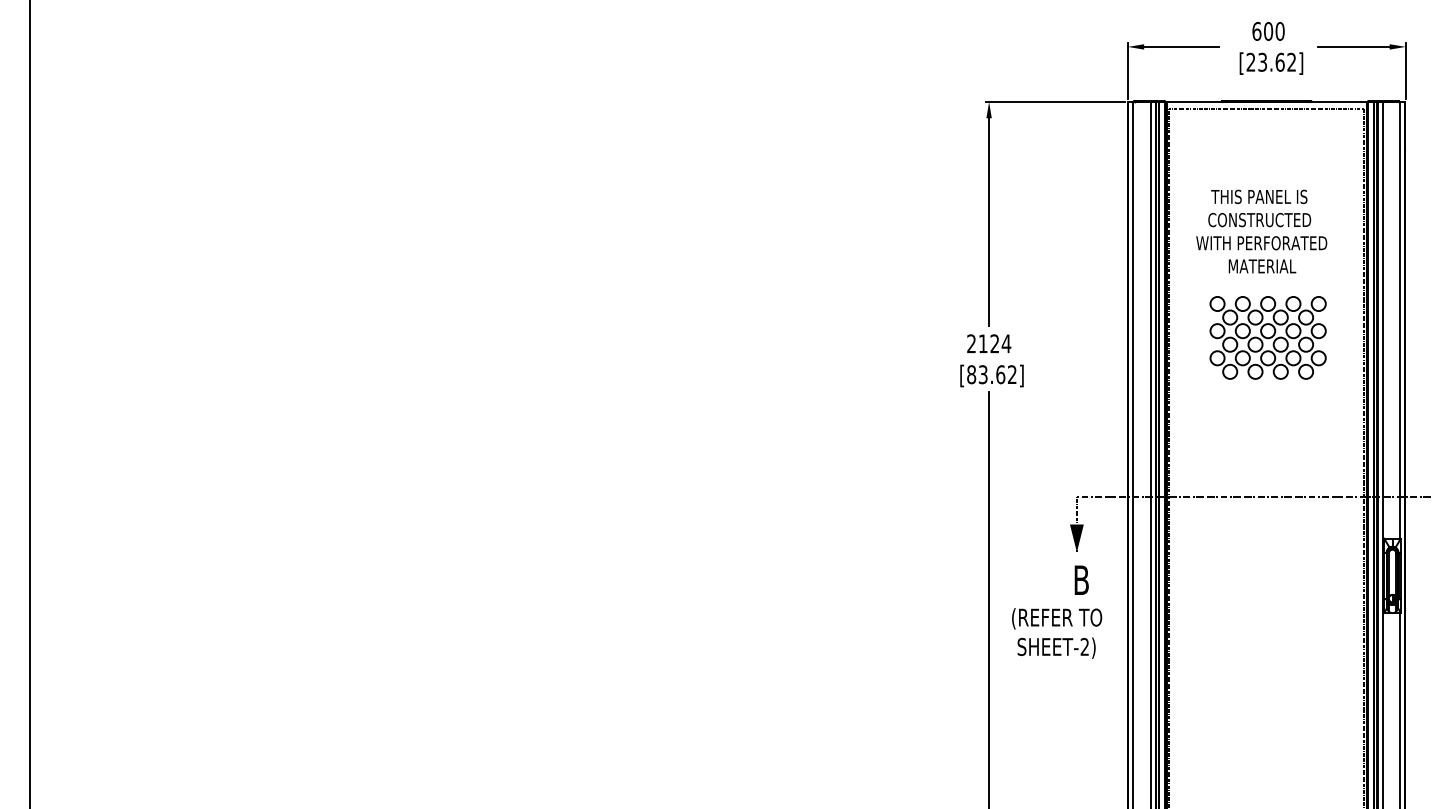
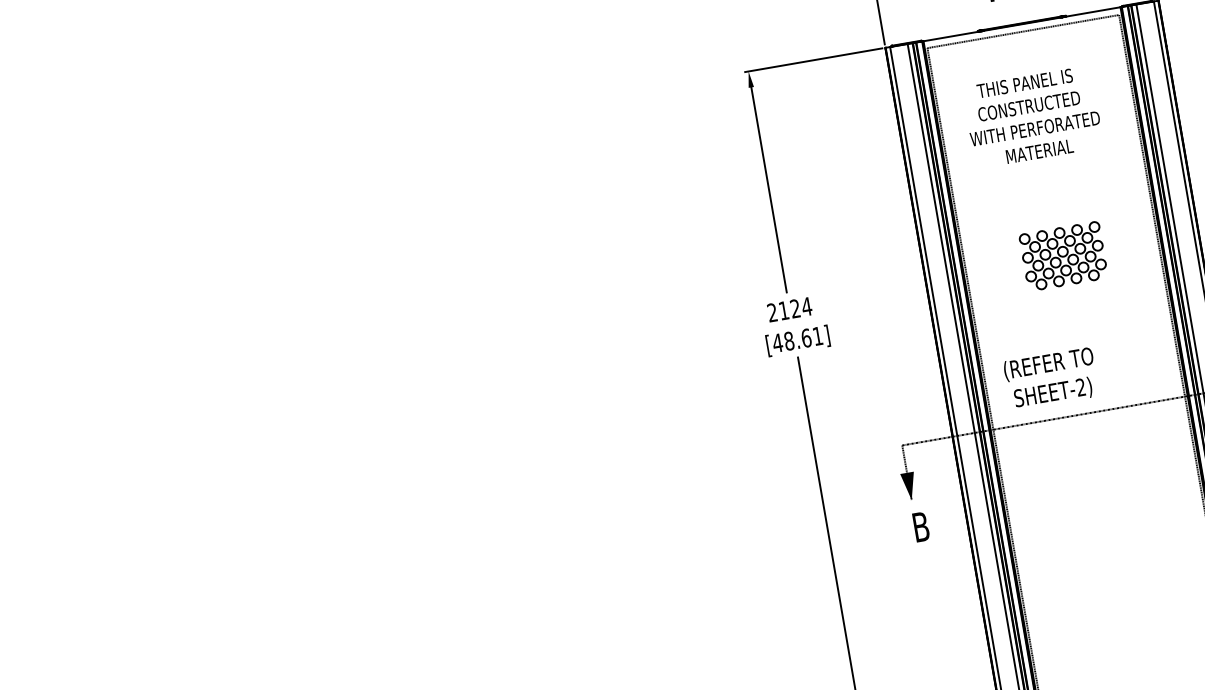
text: (1261, 231) -> (1032, 117), moved
part: (1267, 337) -> (1063, 256), size x0.7
text: (991, 374) -> (797, 339), [83.62] -> [48.61]
text: (1057, 633) -> (1051, 378), moved

